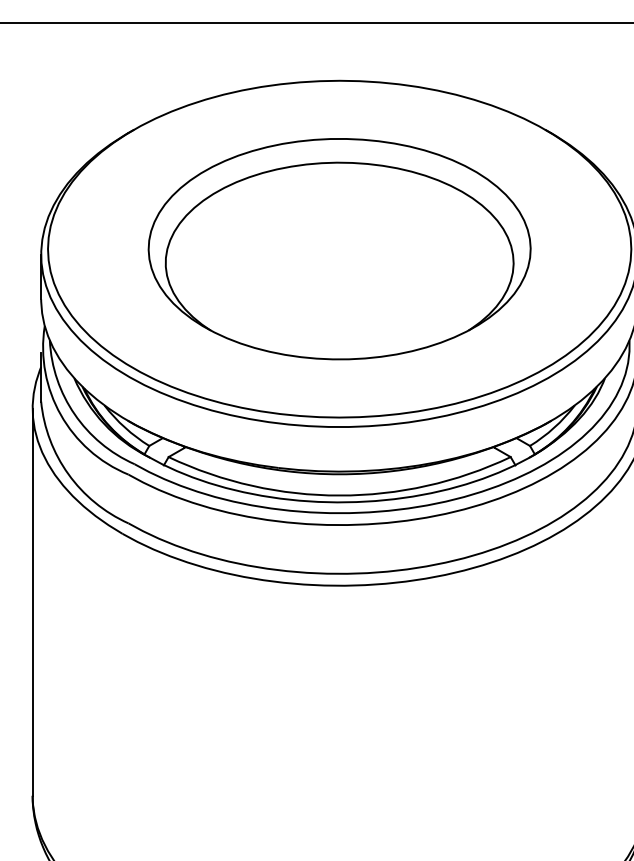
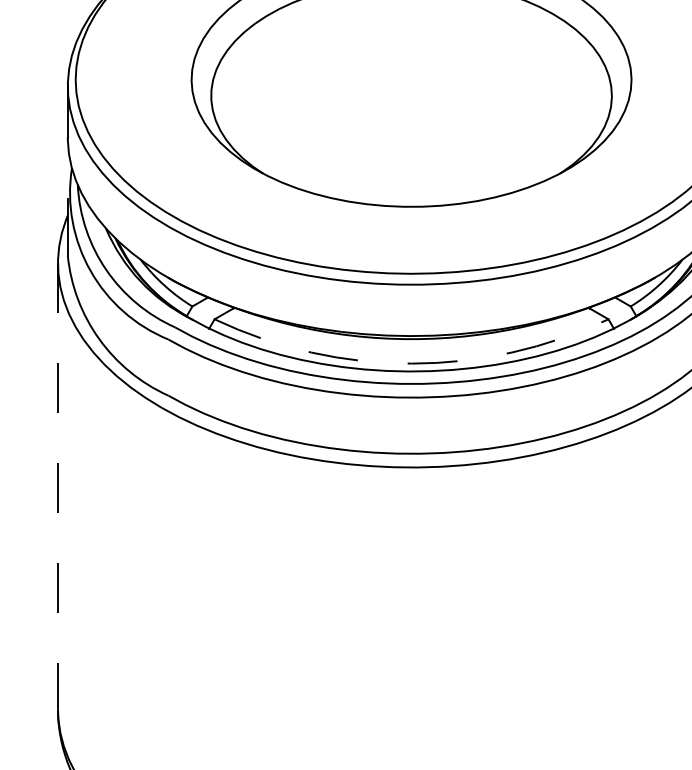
arc: (339, 495) -> (411, 363), solid -> dashed
line: (32, 602) -> (57, 486), solid -> dashed

